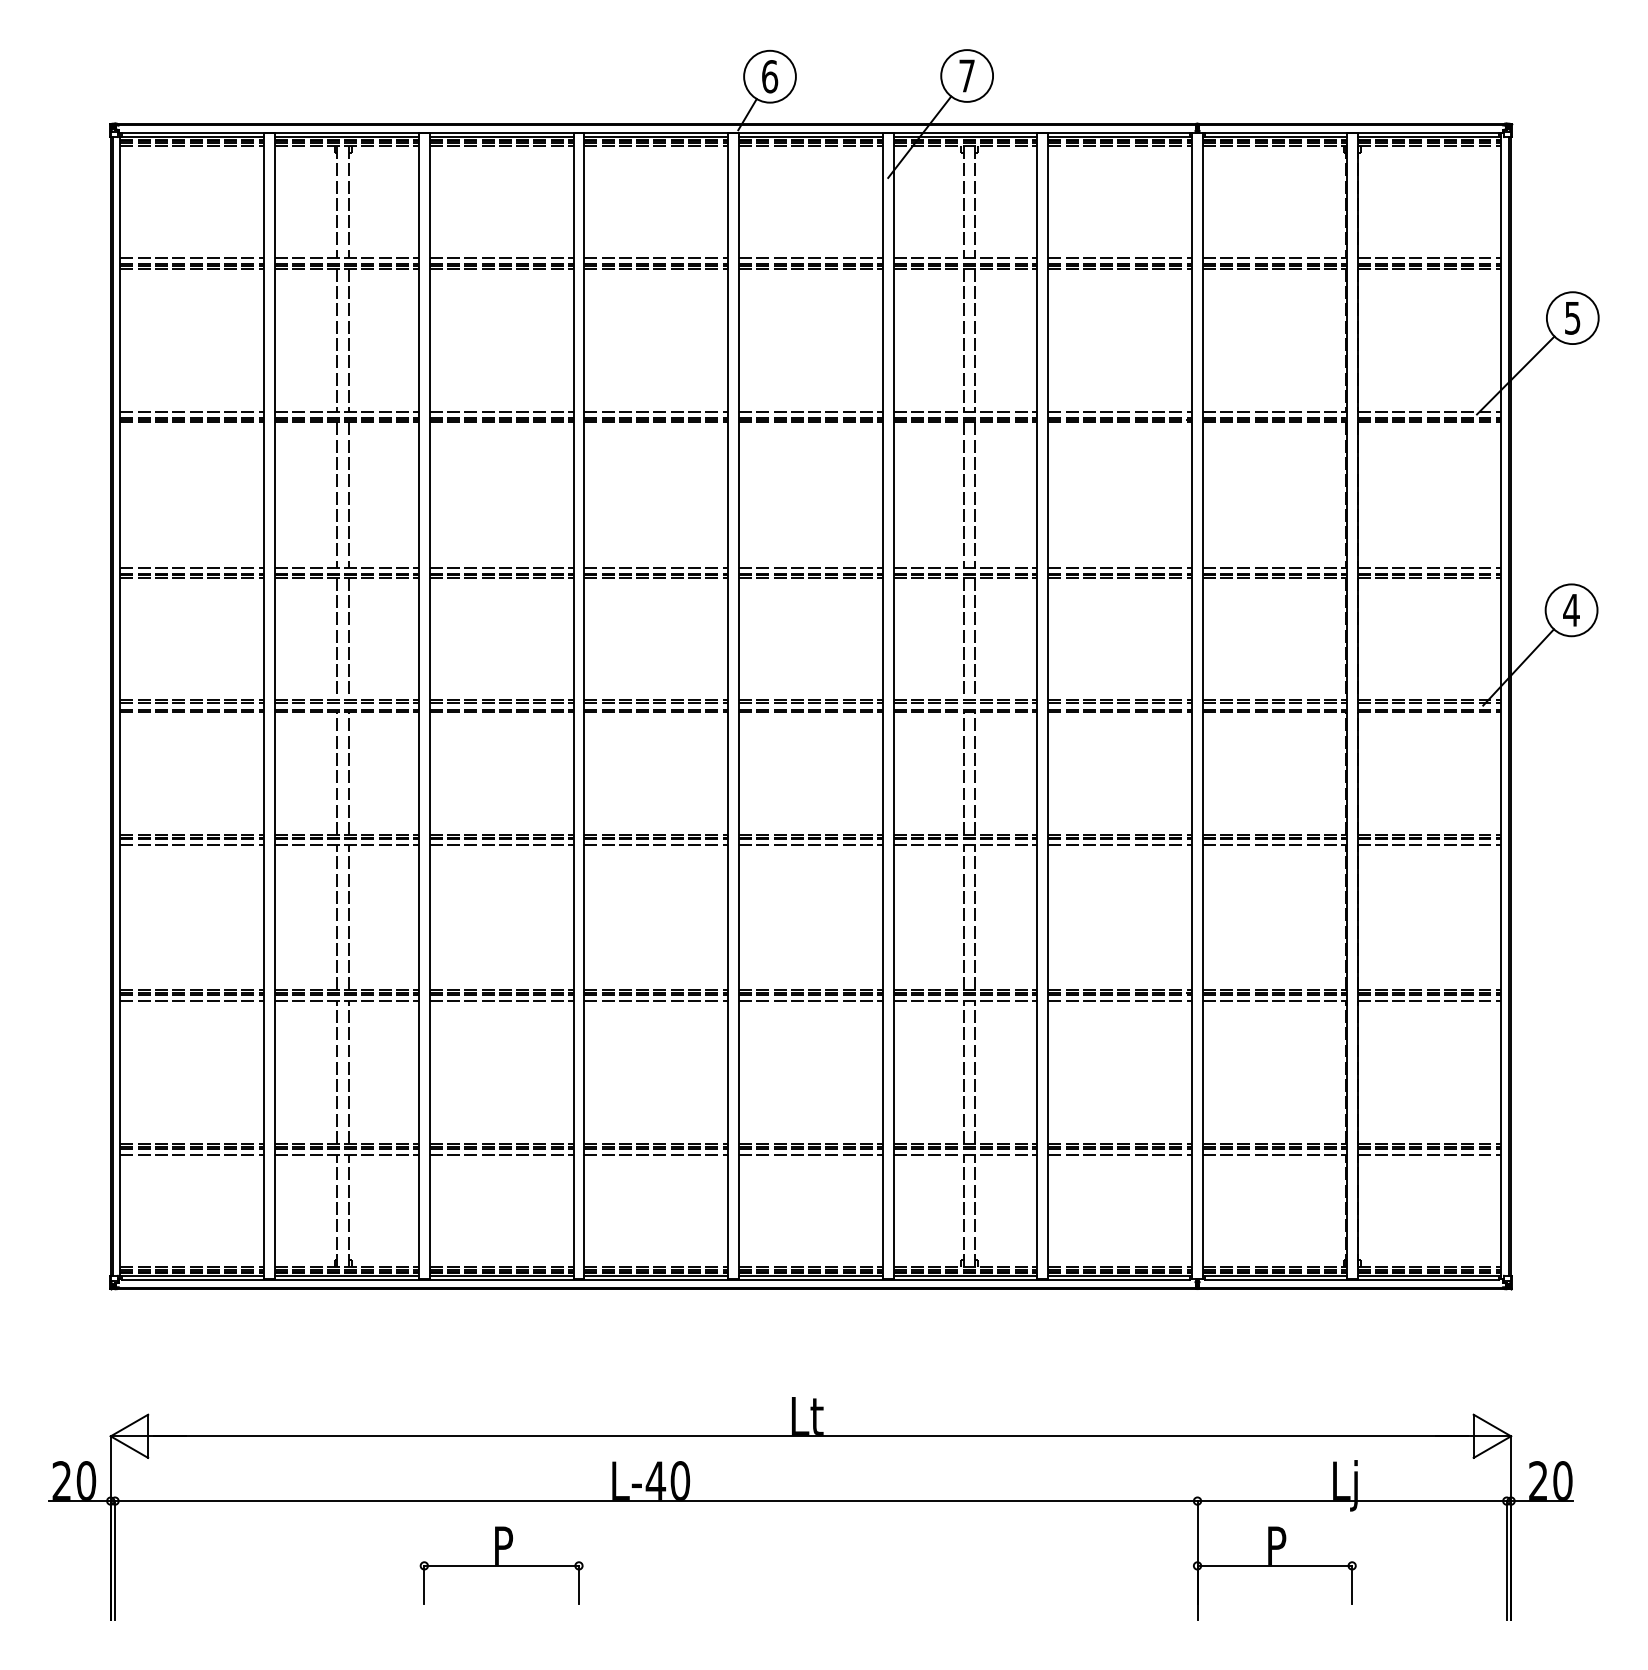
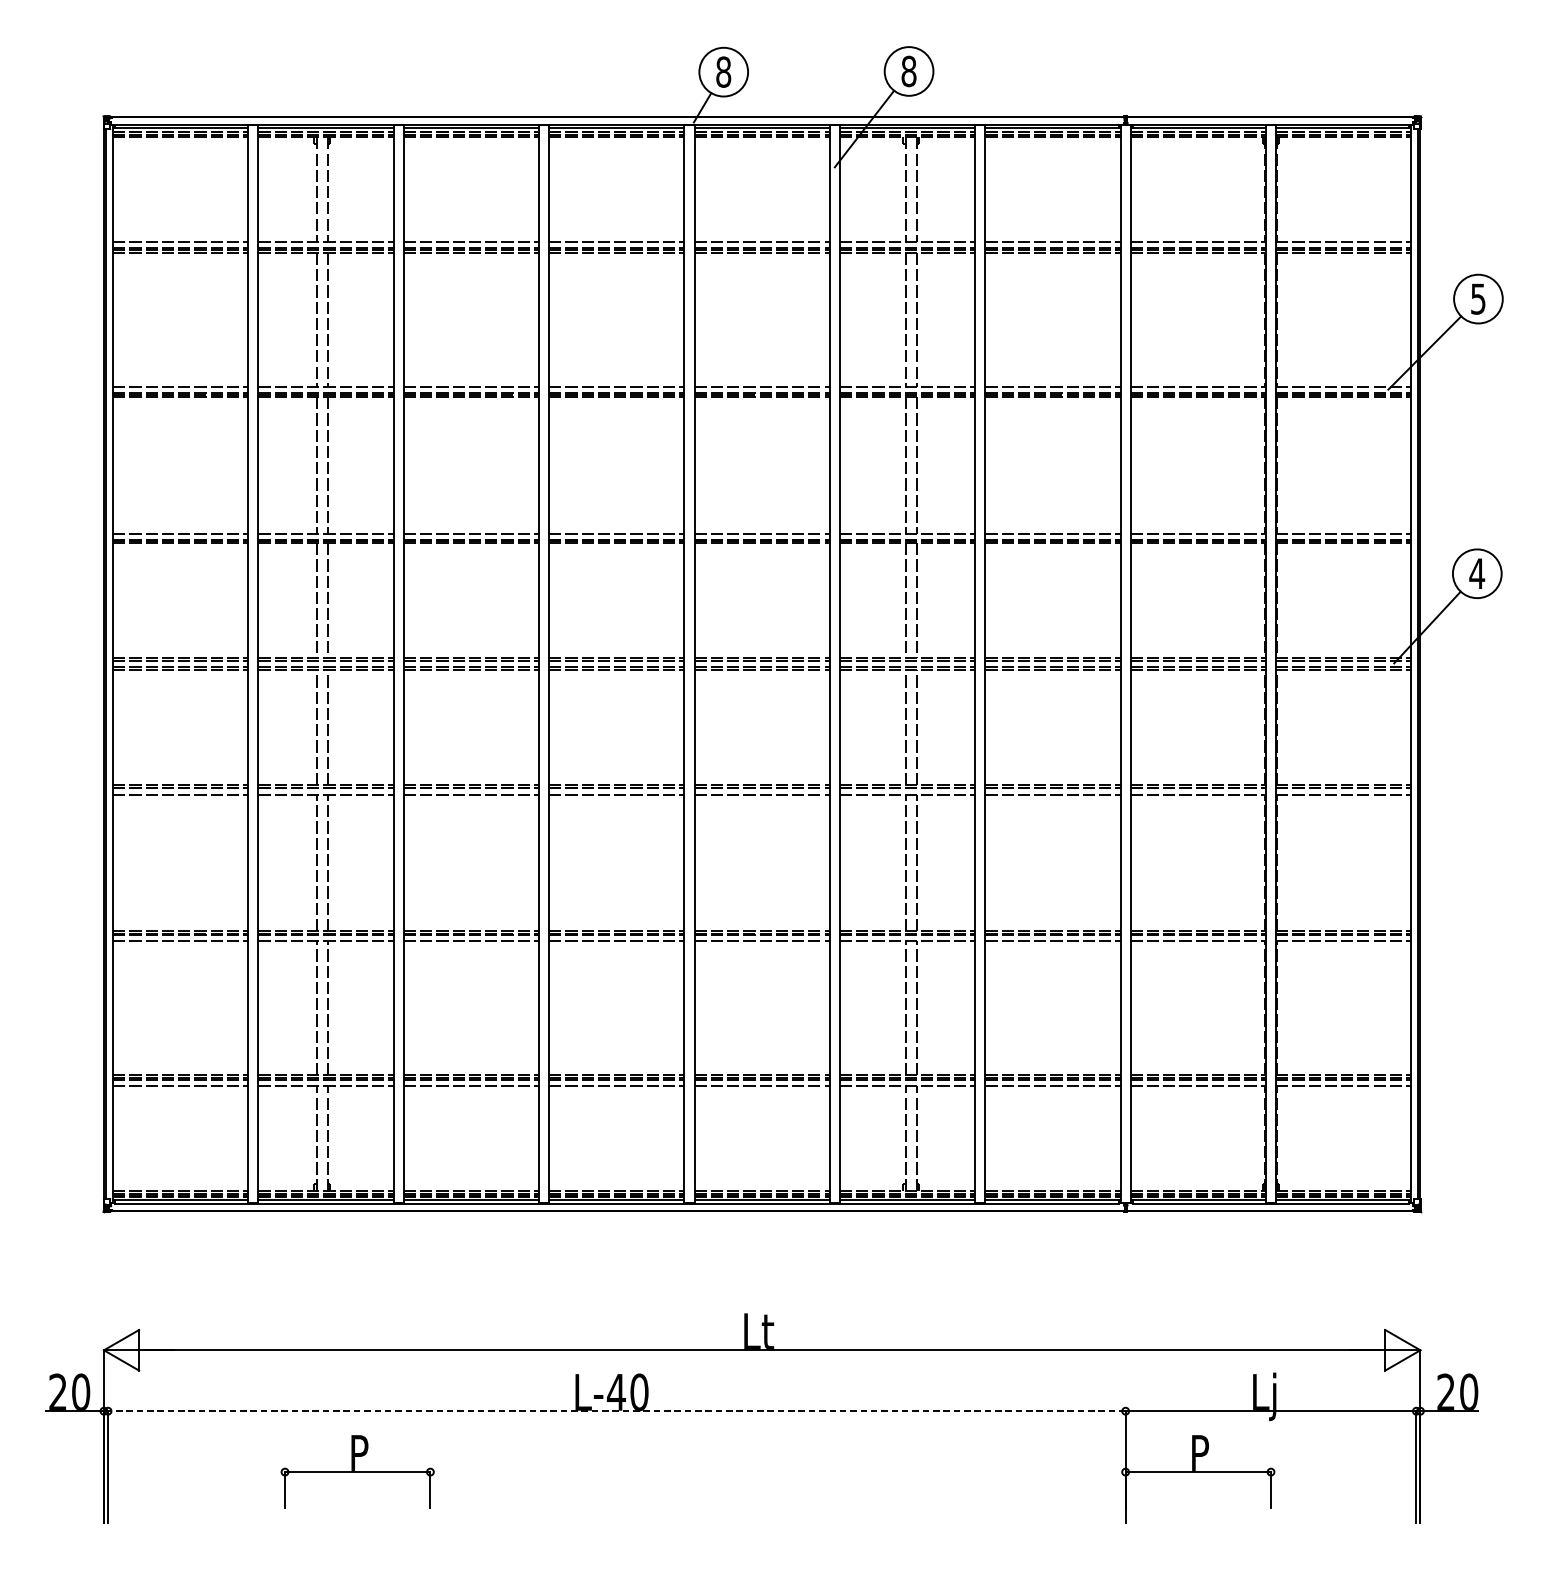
text: (967, 75) -> (909, 70), 7 -> 8
text: (770, 76) -> (724, 71), 6 -> 8
line: (655, 1501) -> (616, 1411), solid -> dashed
part: (501, 1565) -> (357, 1471), moved

